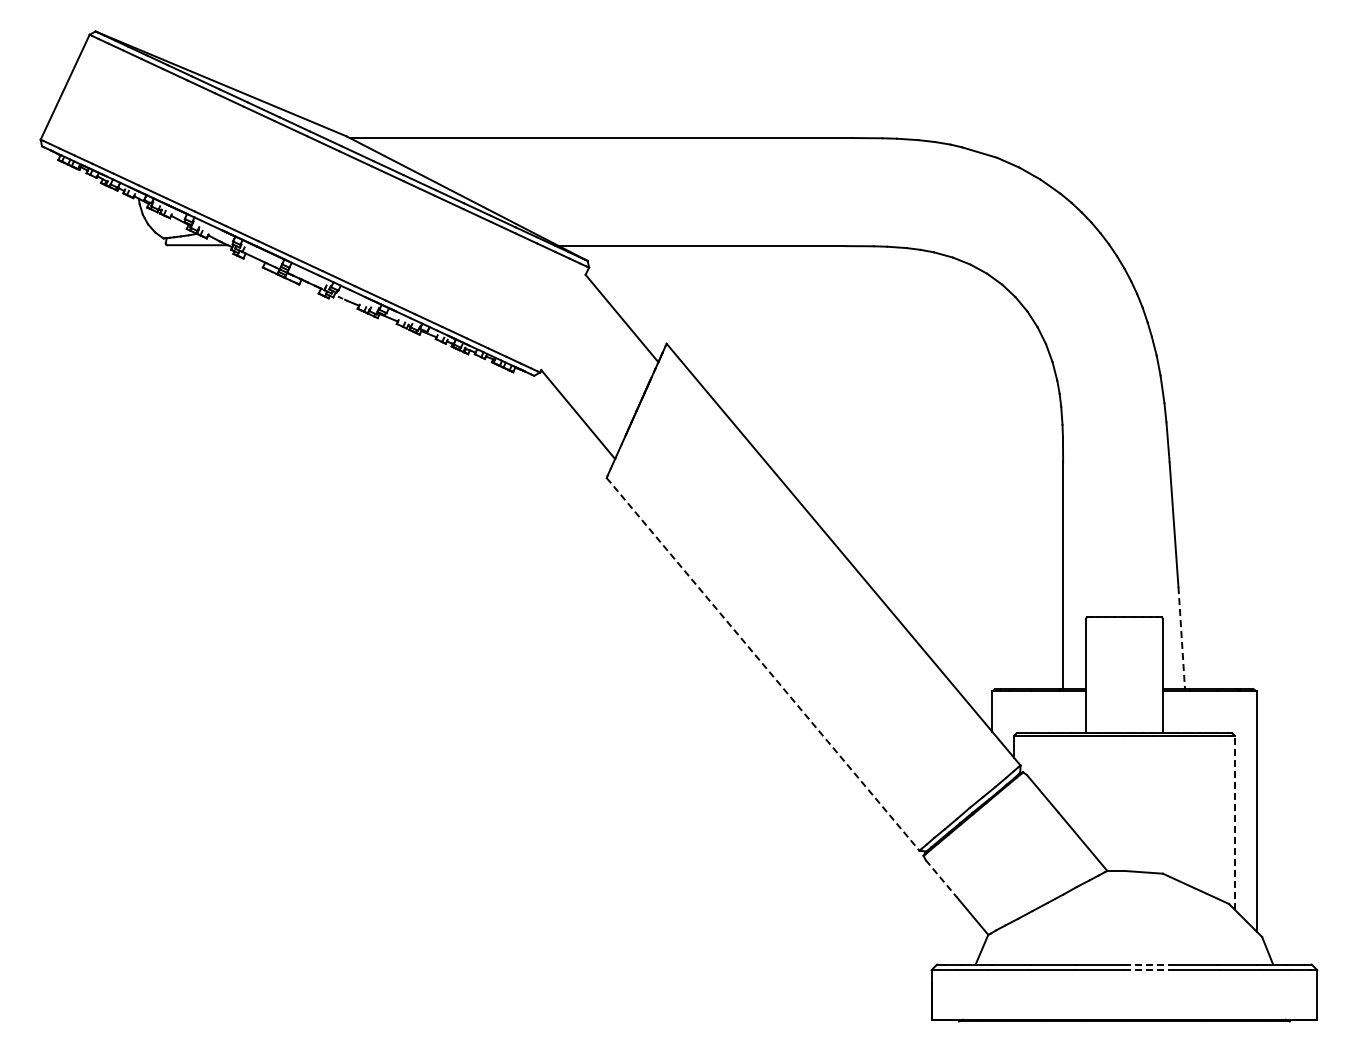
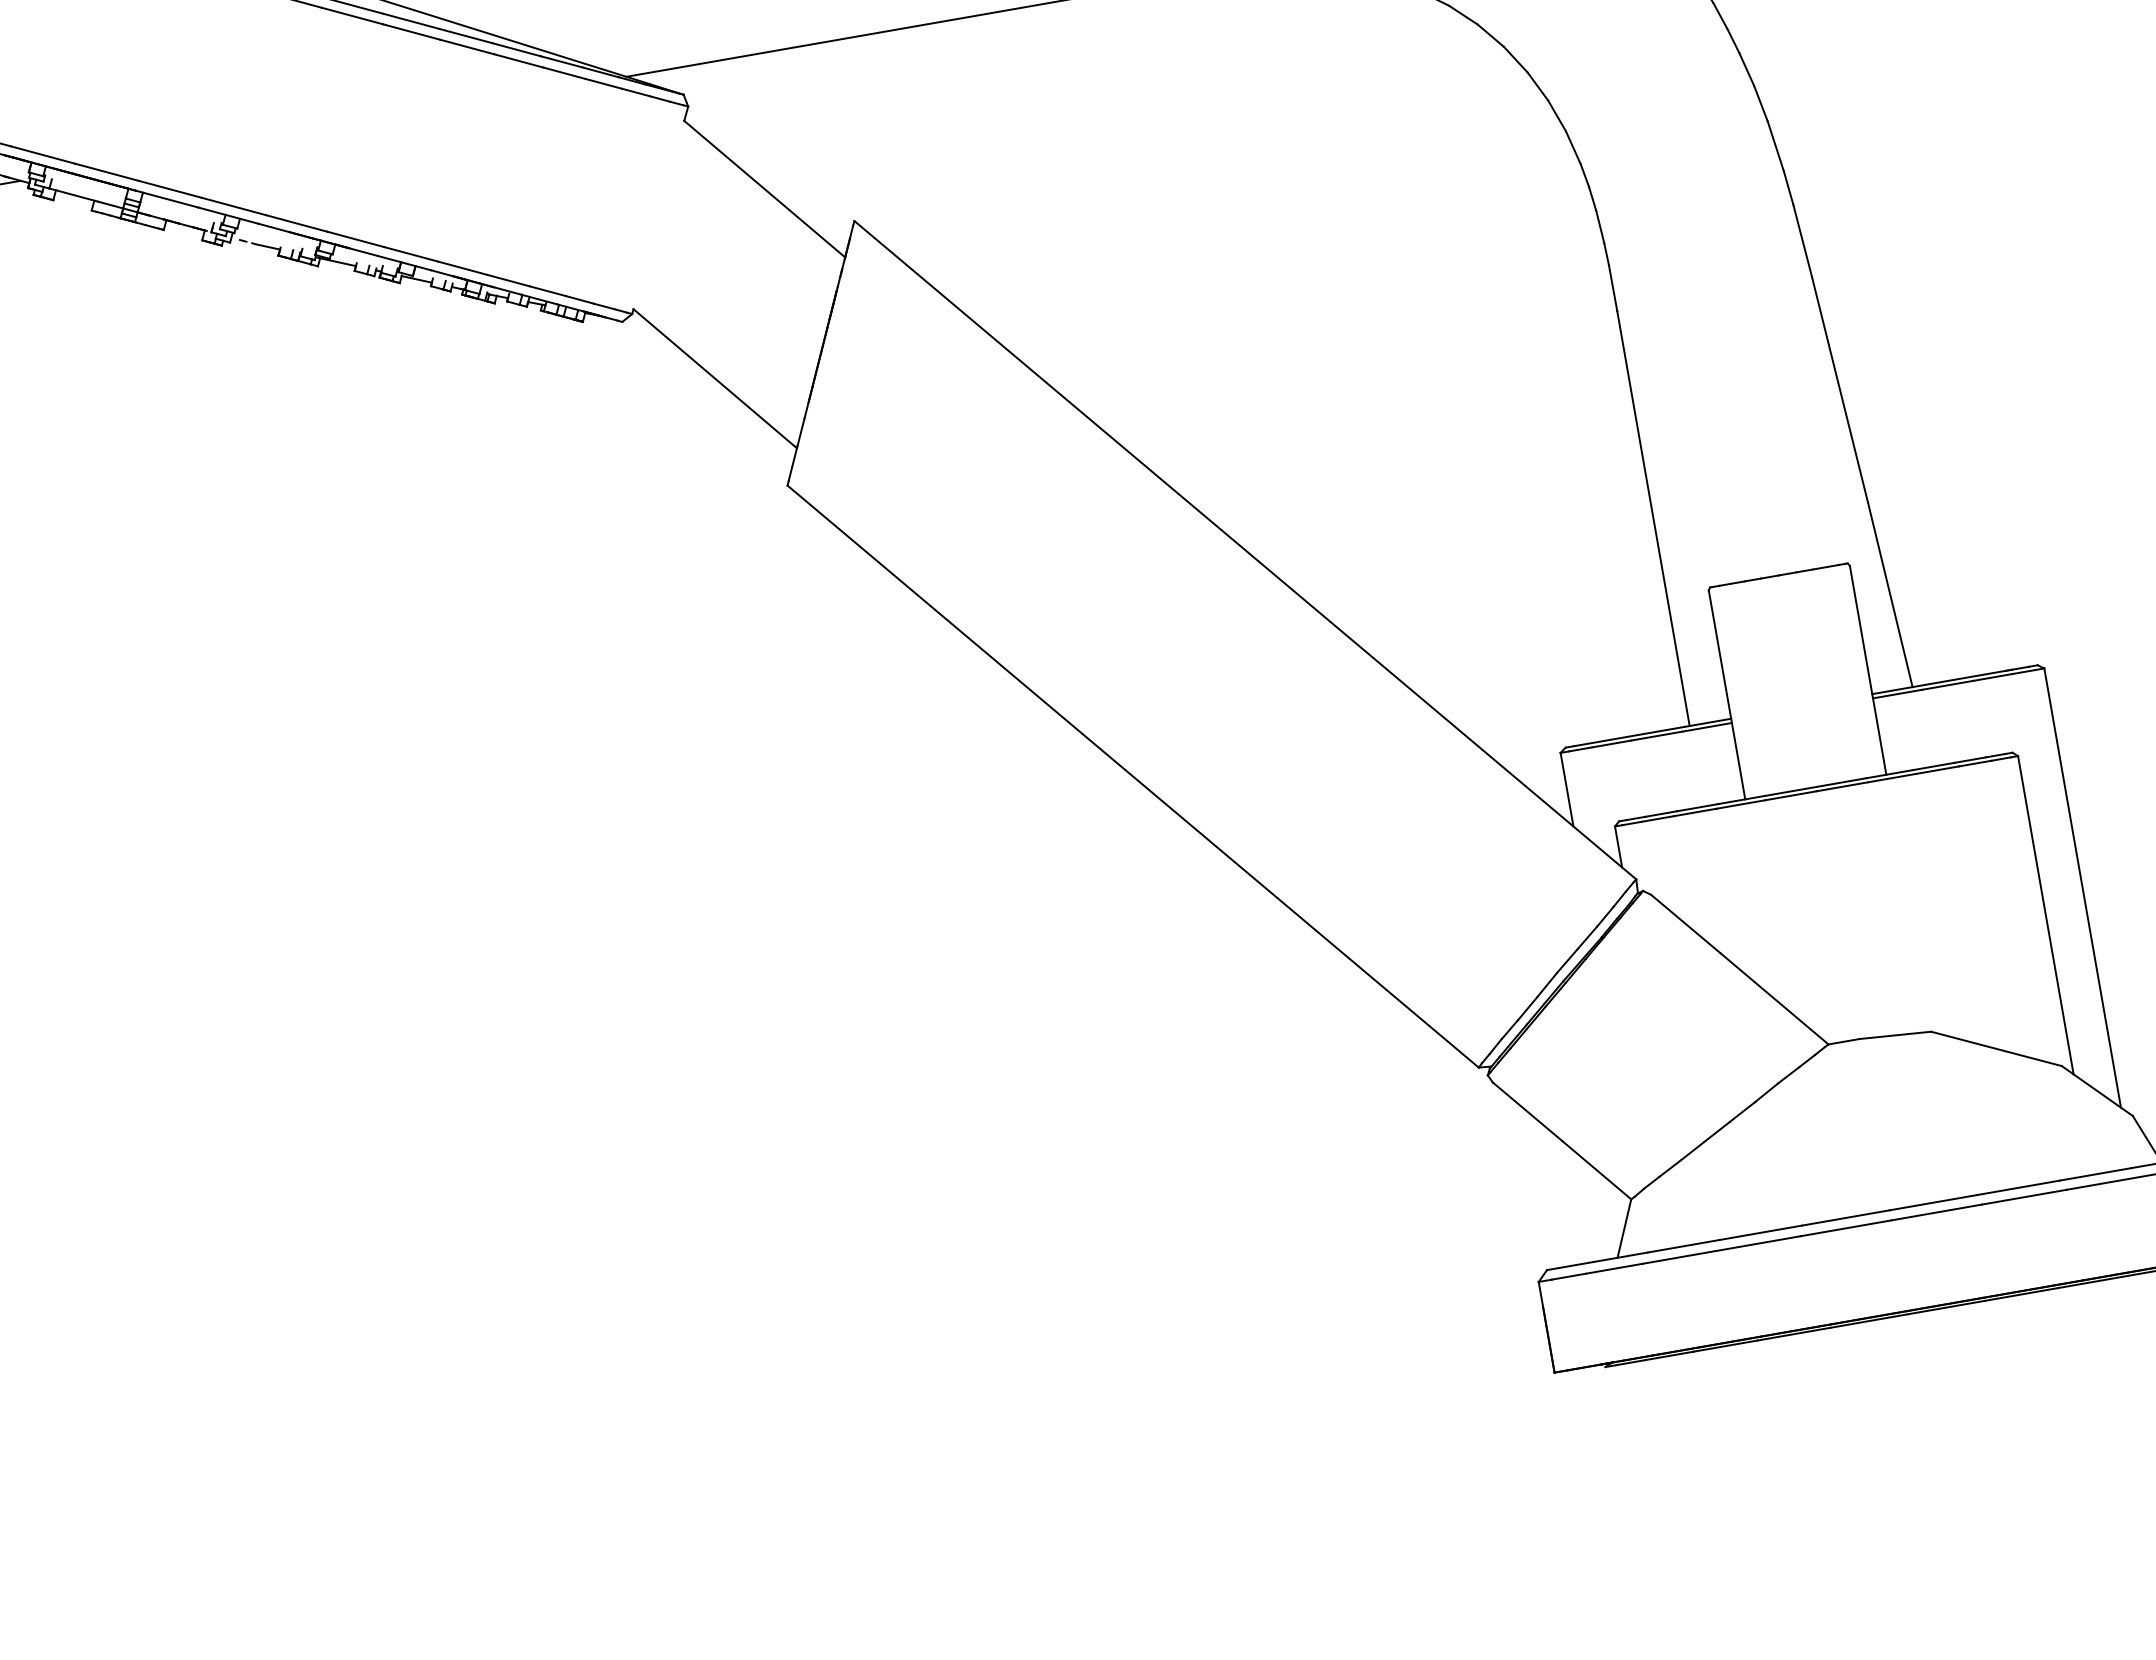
line: (1181, 638) -> (1889, 595), dashed -> solid
line: (763, 664) -> (1133, 776), dashed -> solid
line: (1234, 822) -> (2045, 915), dashed -> solid
line: (941, 879) -> (1528, 1113), dashed -> solid
line: (1148, 964) -> (1933, 1202), dashed -> solid
line: (1149, 970) -> (1937, 1213), dashed -> solid

